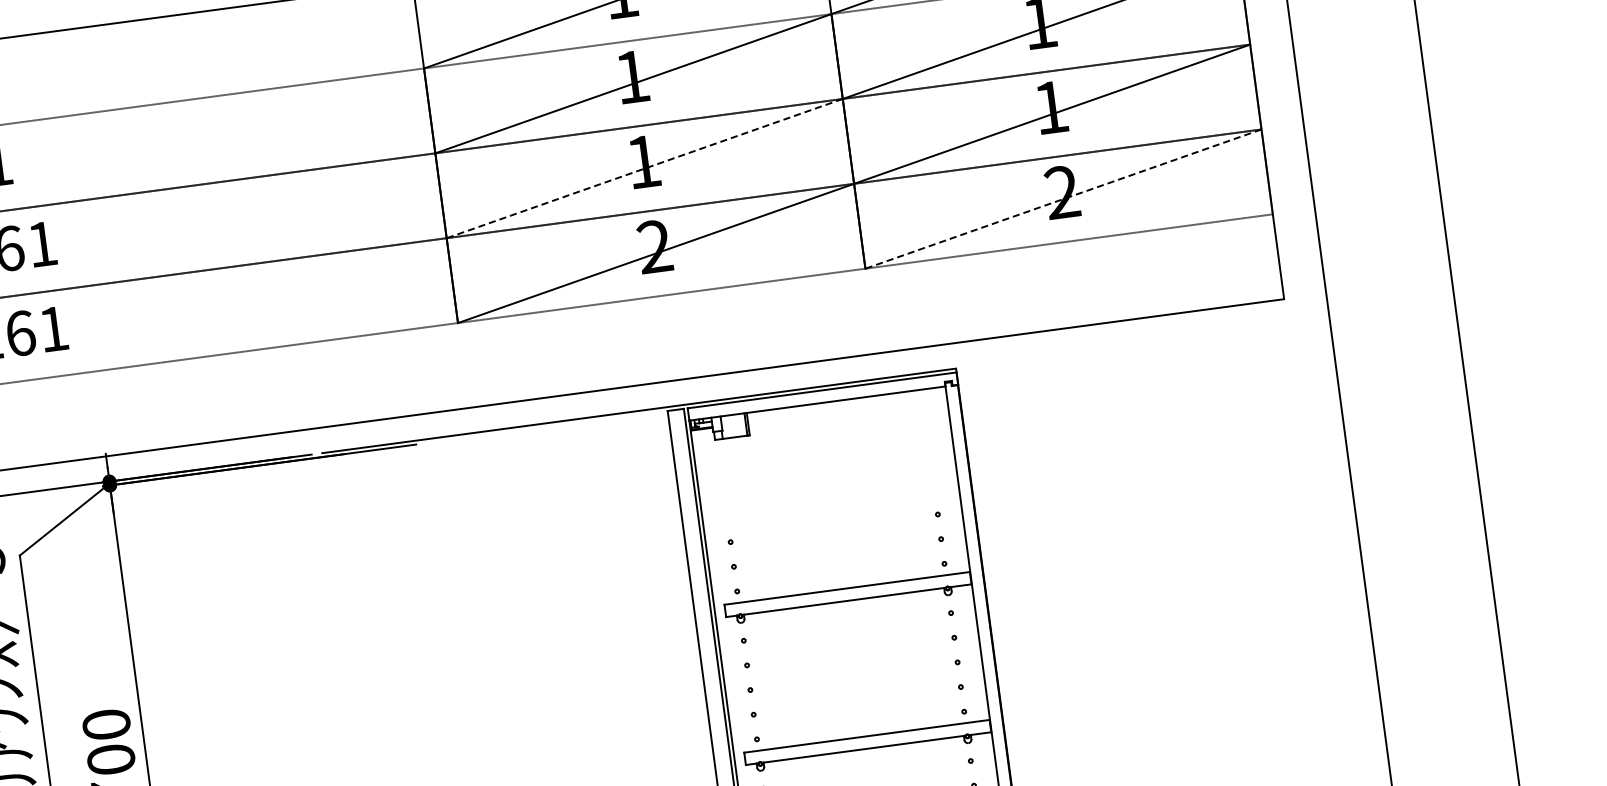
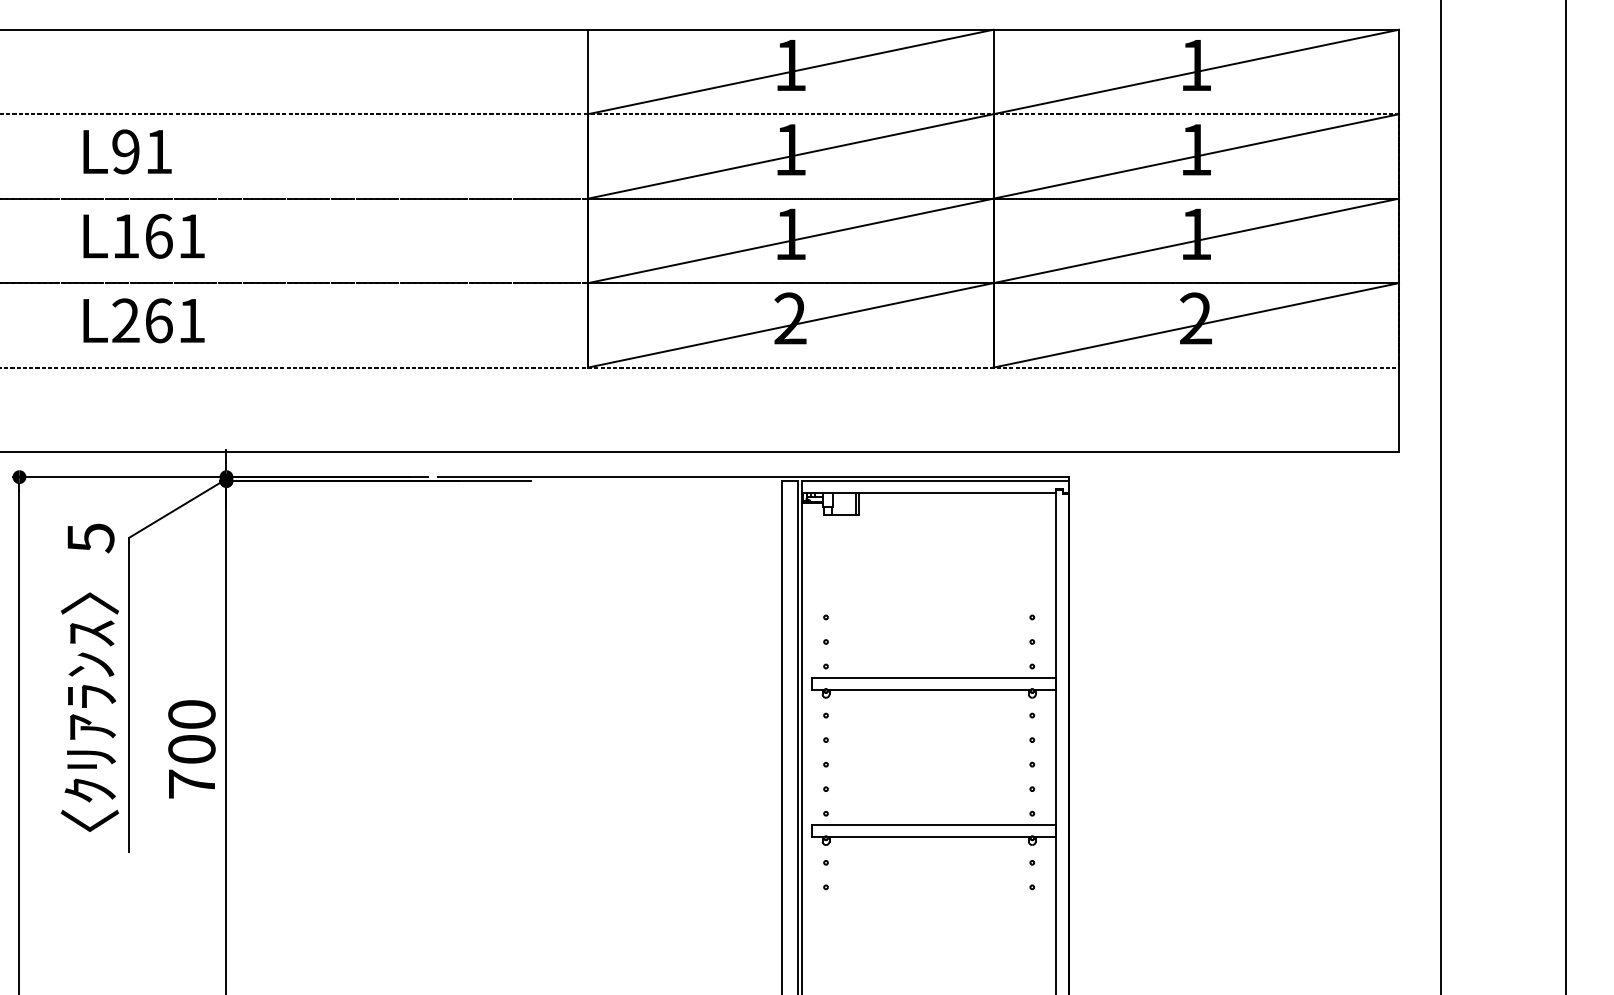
line: (644, 169) -> (790, 241), dashed -> solid
line: (1062, 199) -> (1195, 325), dashed -> solid

